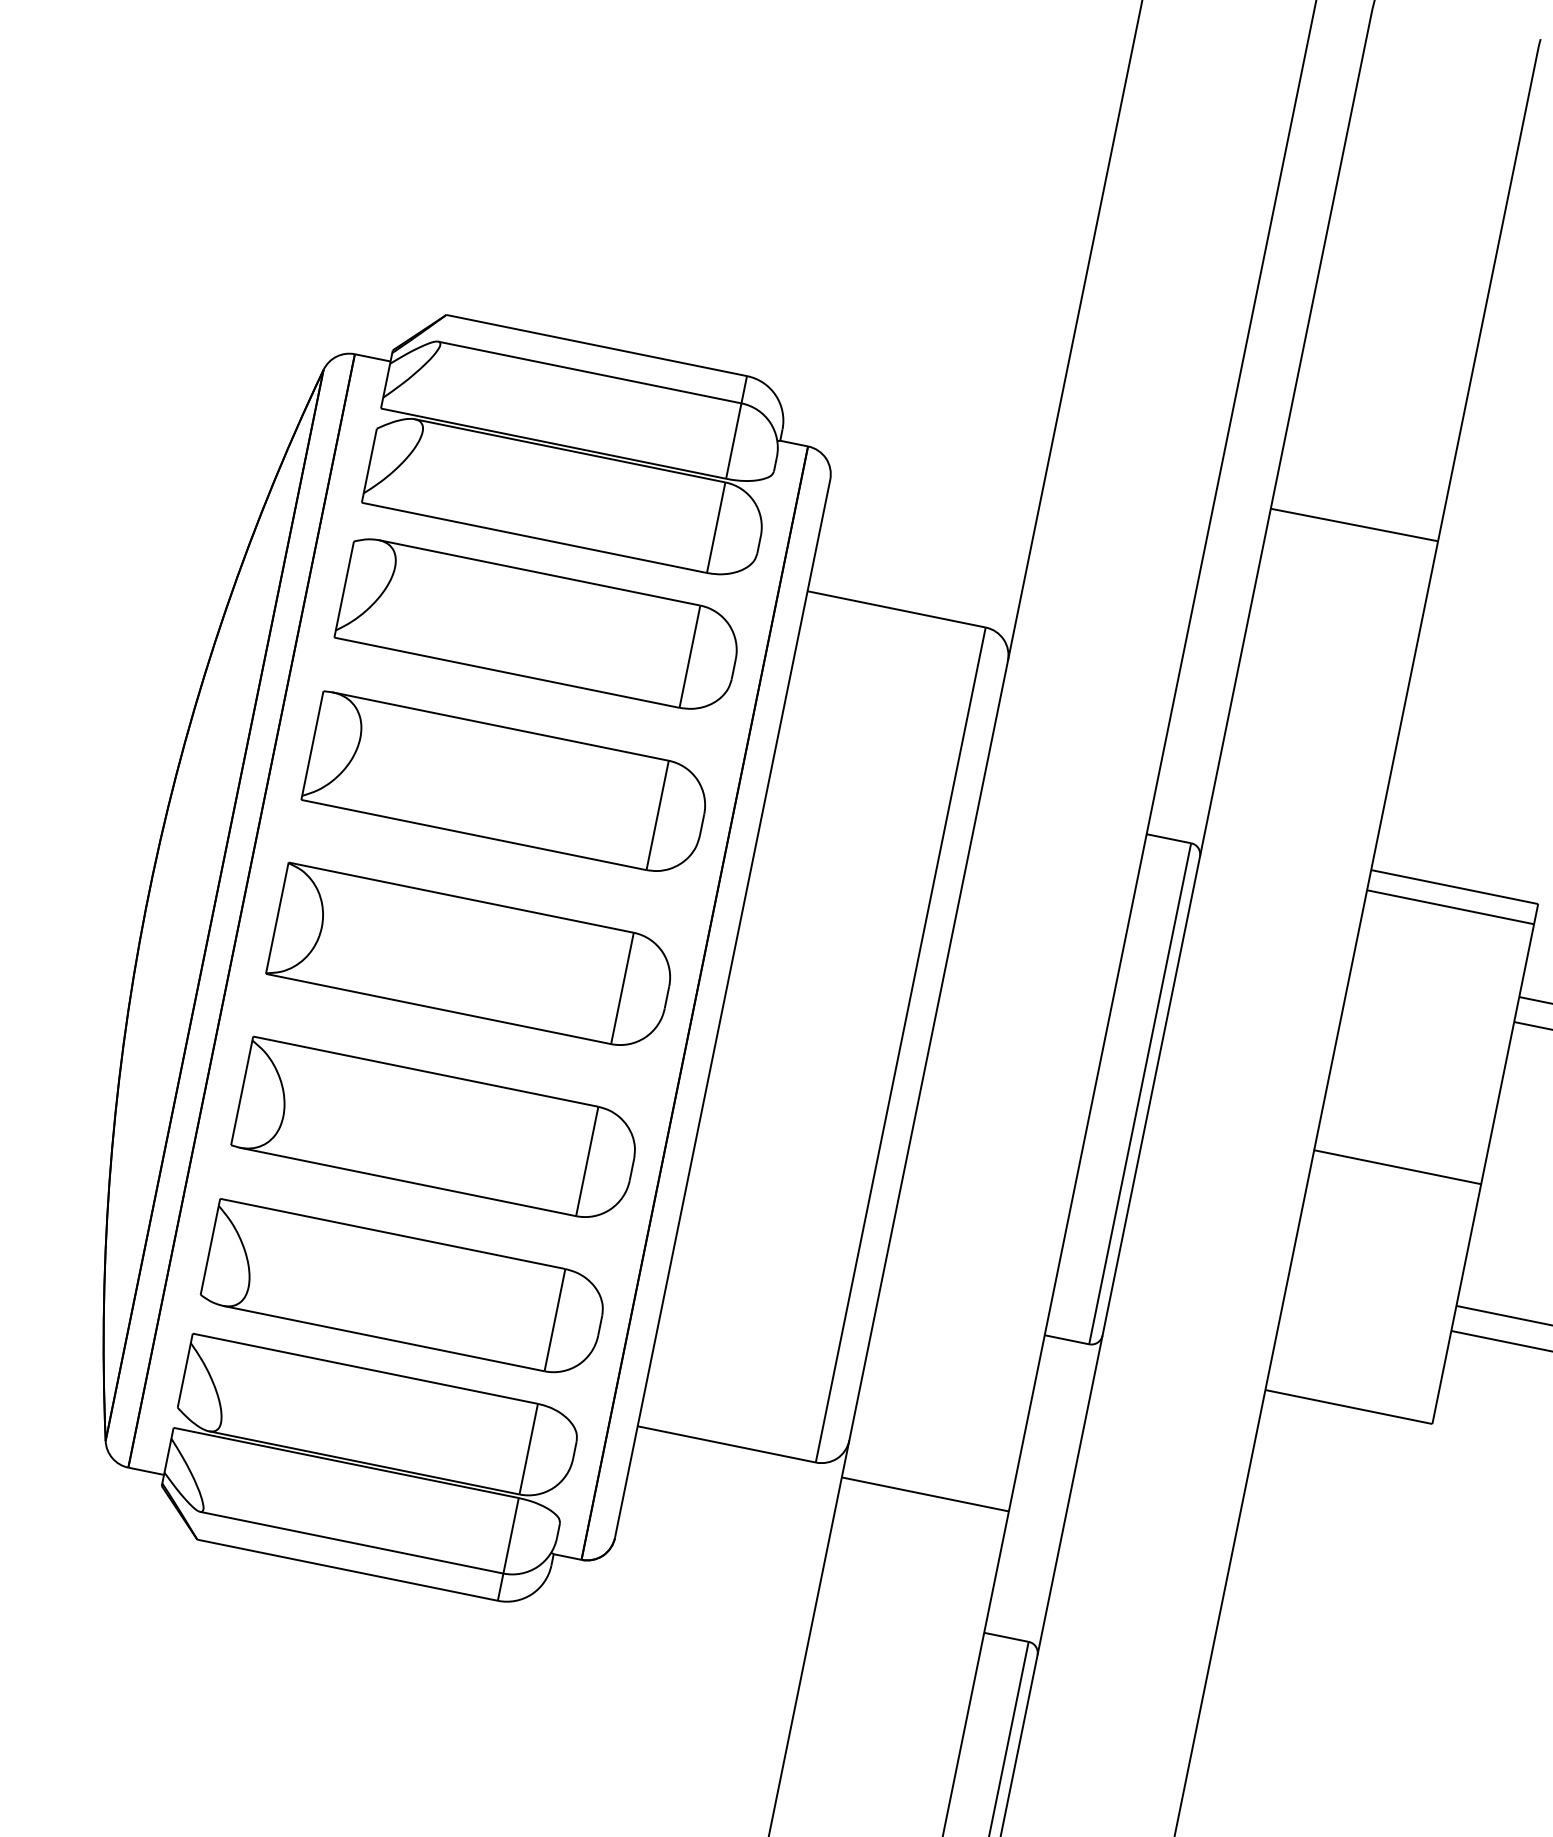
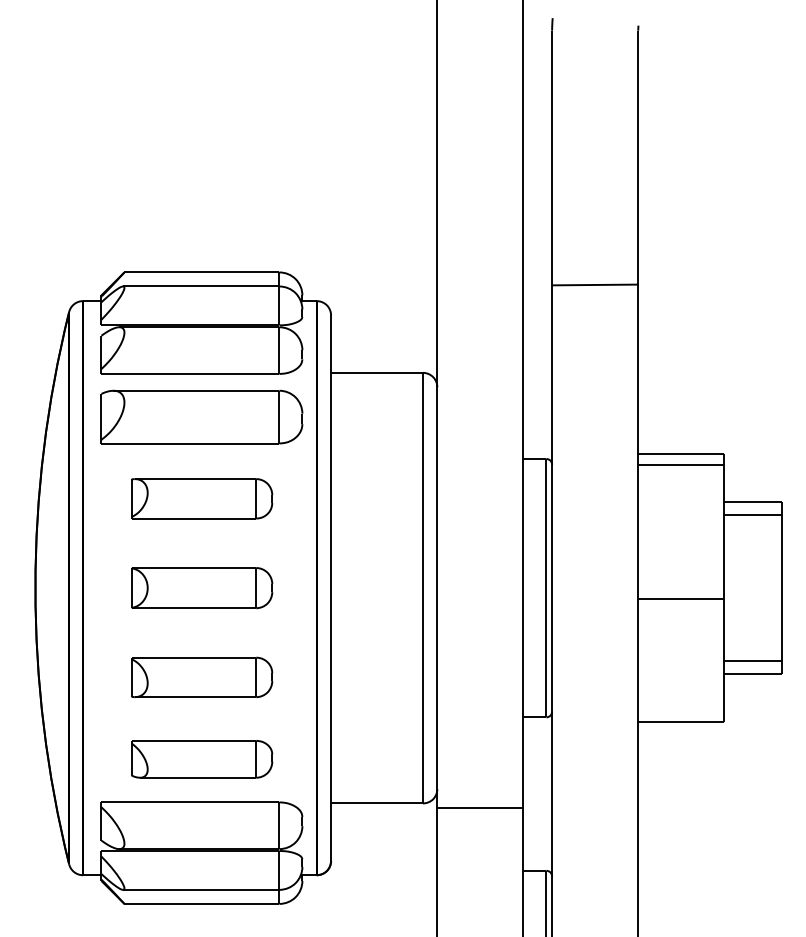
part: (506, 783) -> (201, 498), size x0.7
part: (471, 956) -> (201, 587), size x0.7
part: (436, 1130) -> (201, 677), size x0.7
part: (403, 1289) -> (201, 759), size x0.7

